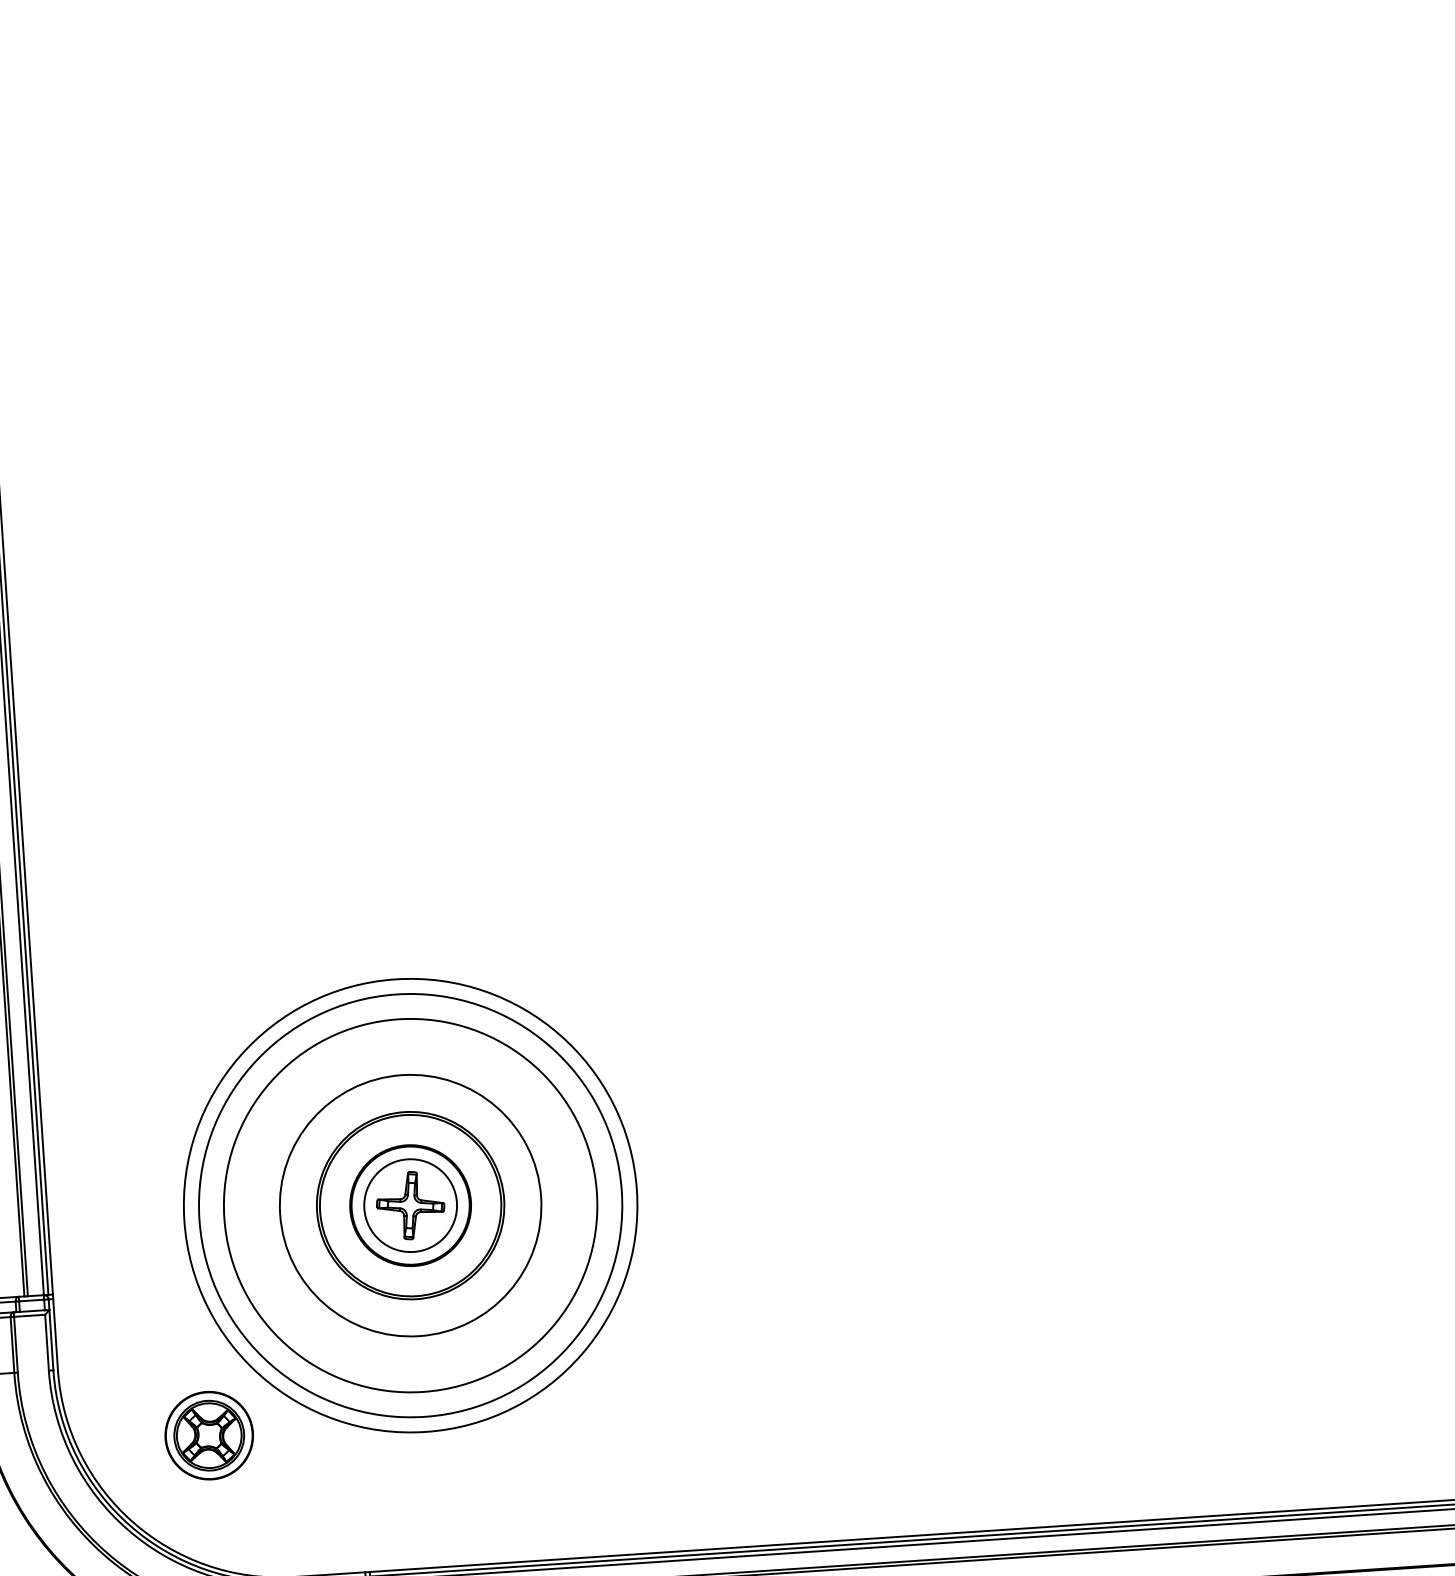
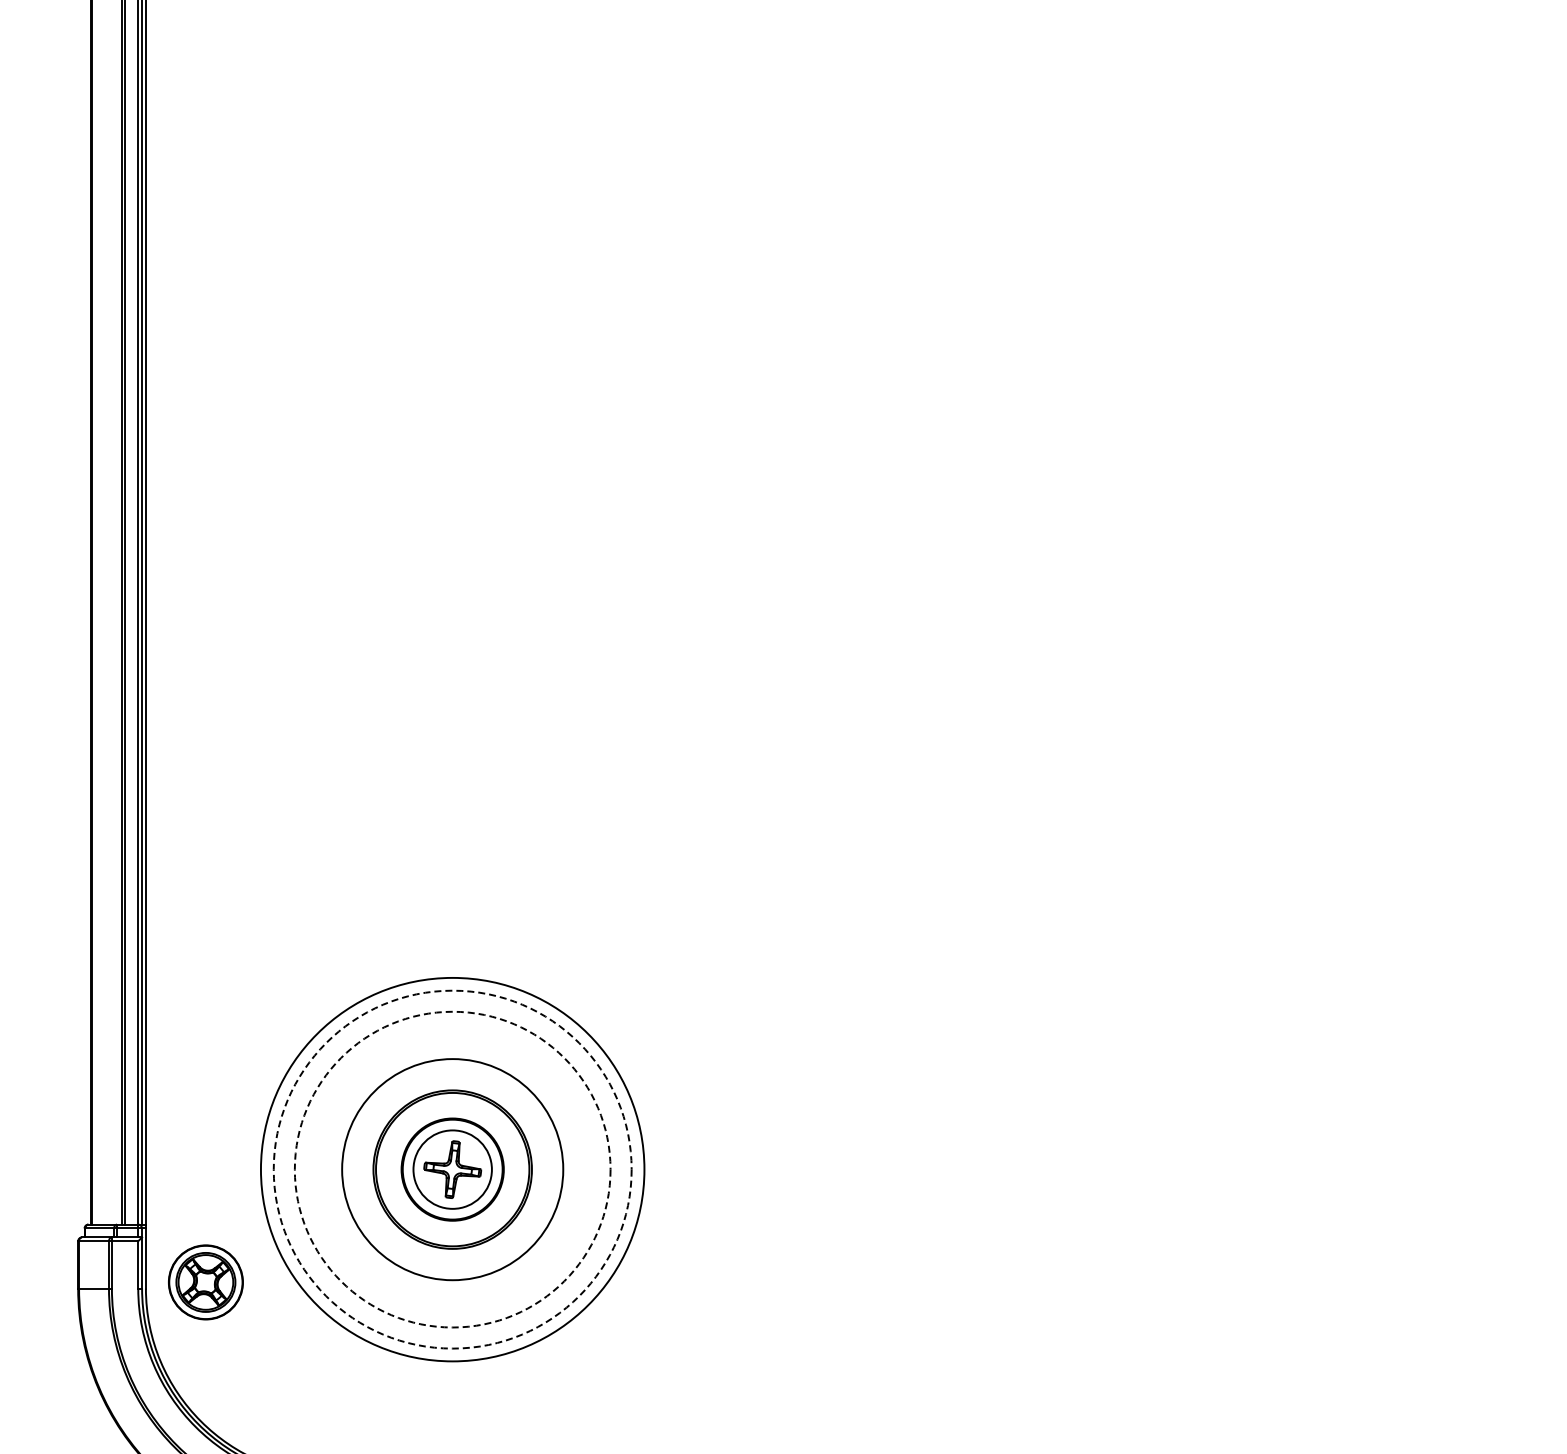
circle: (410, 1205) -> (452, 1169), solid -> dashed
circle: (410, 1205) -> (452, 1169), solid -> dashed
part: (208, 1435) -> (205, 1282), moved

